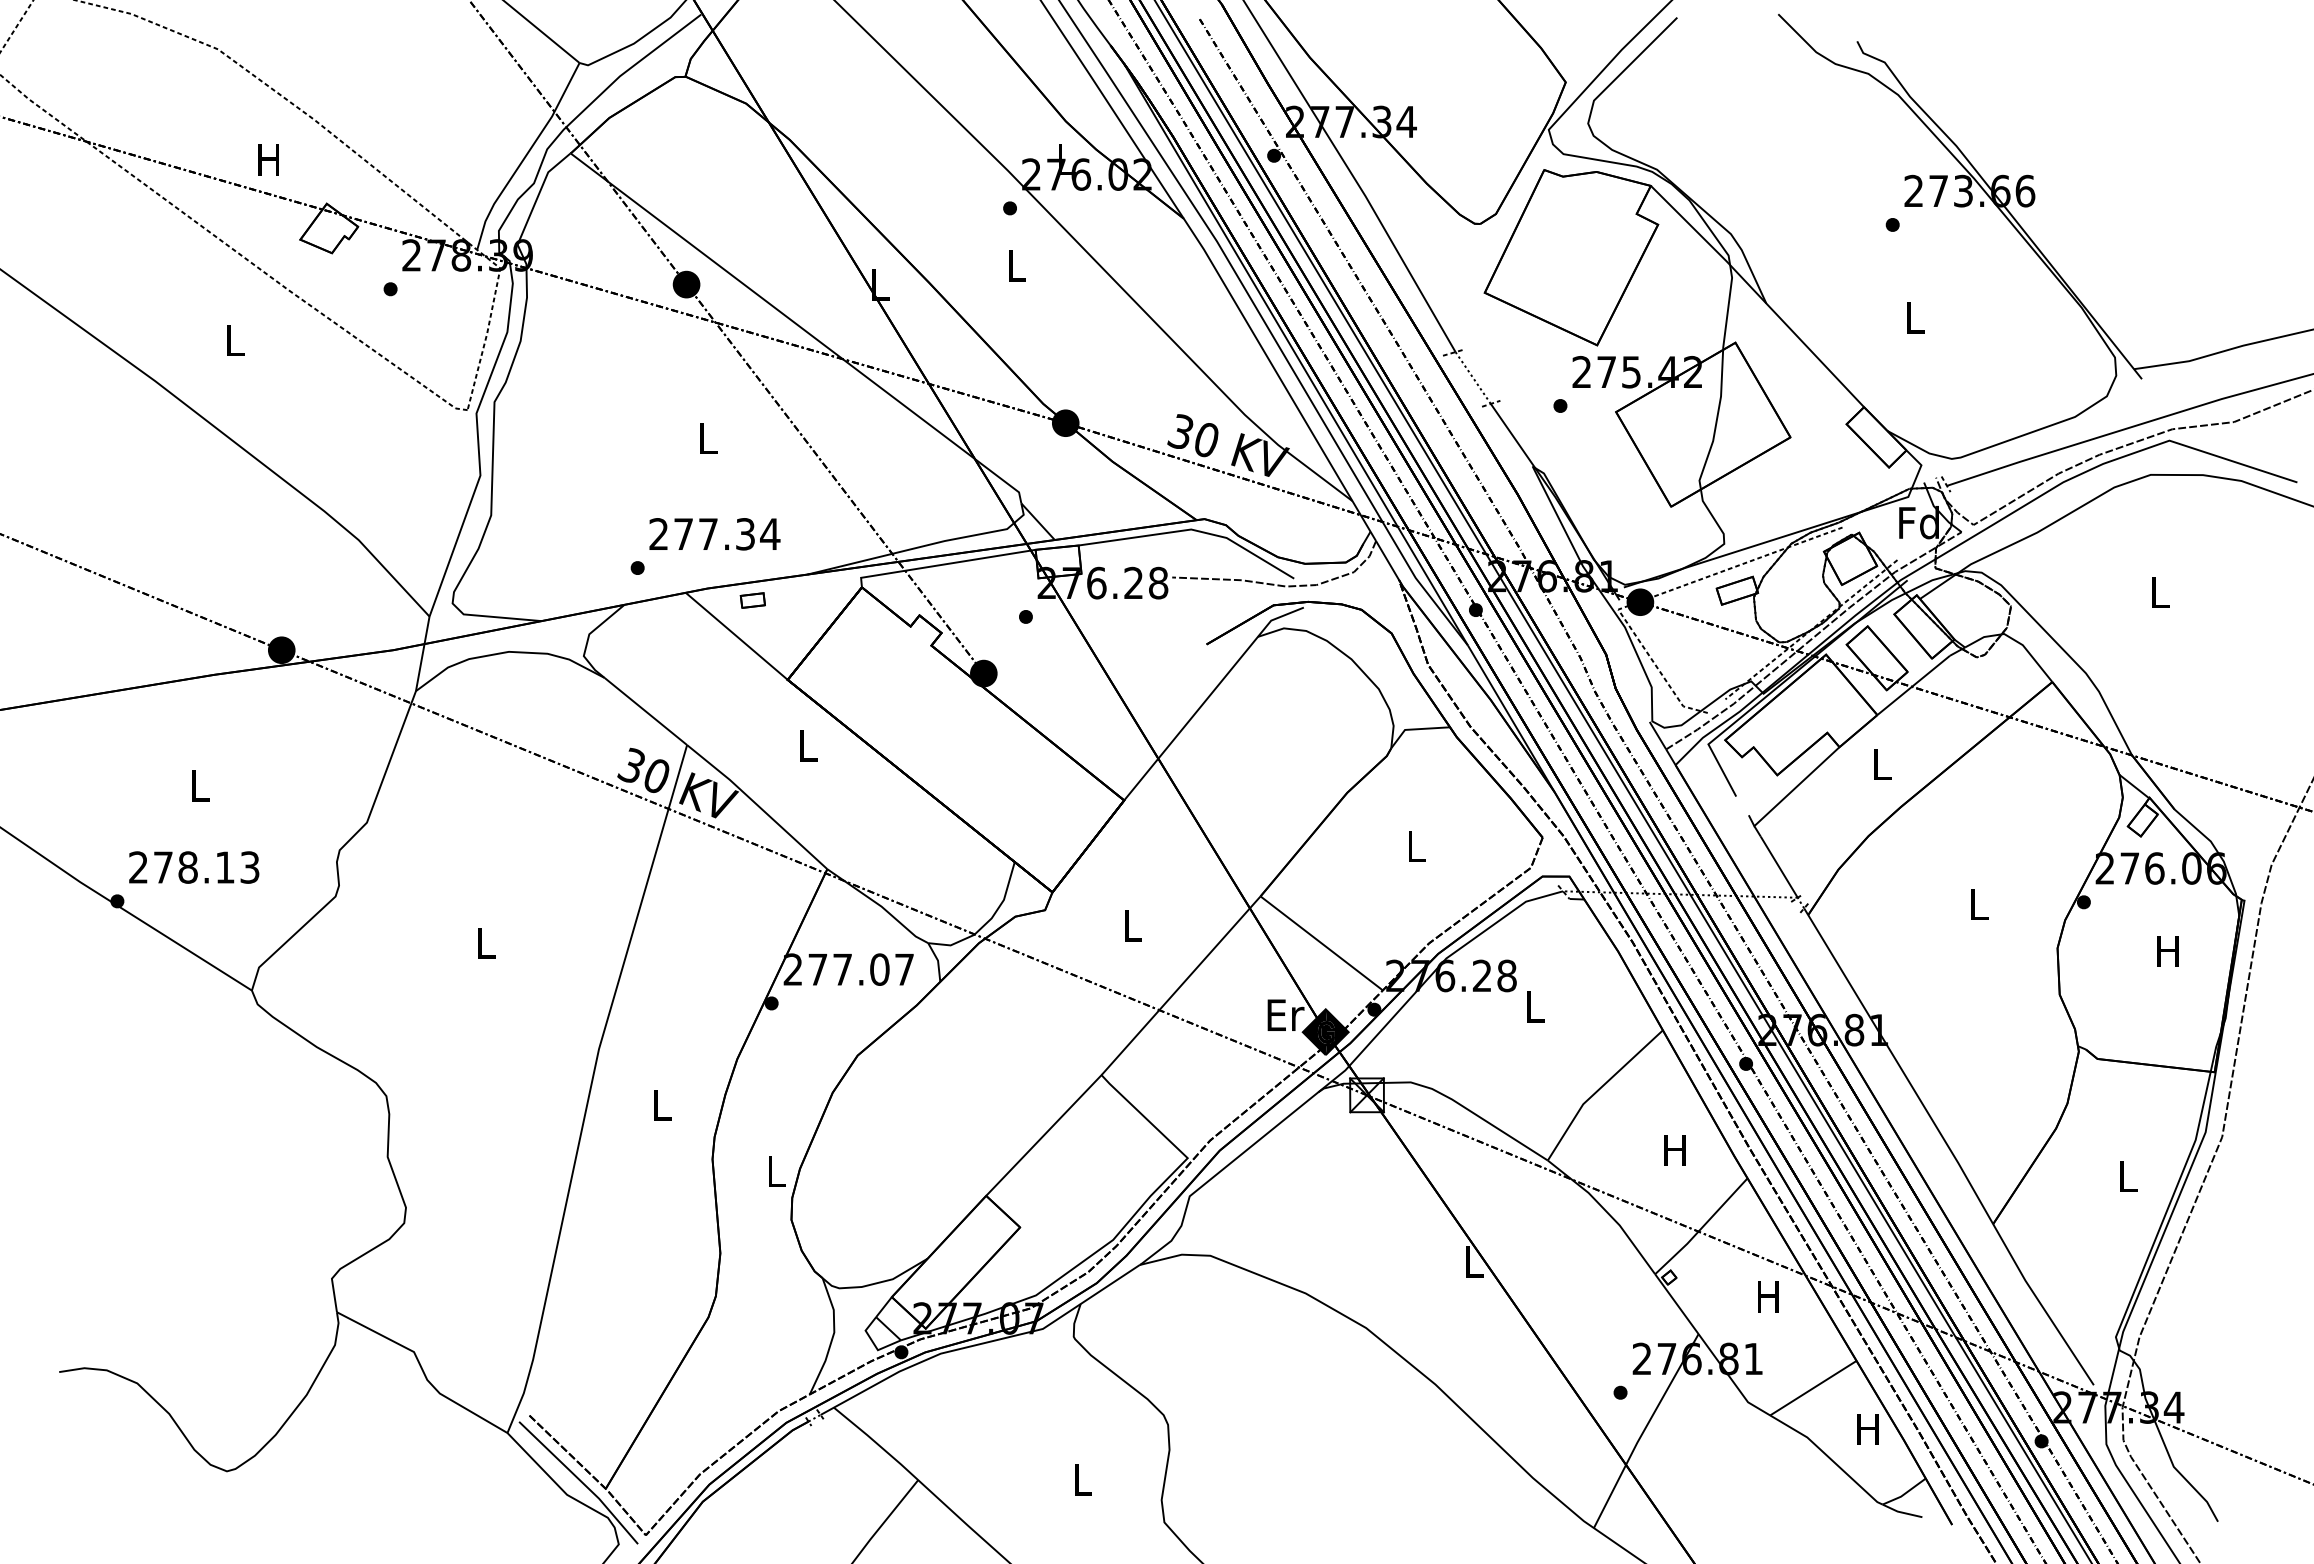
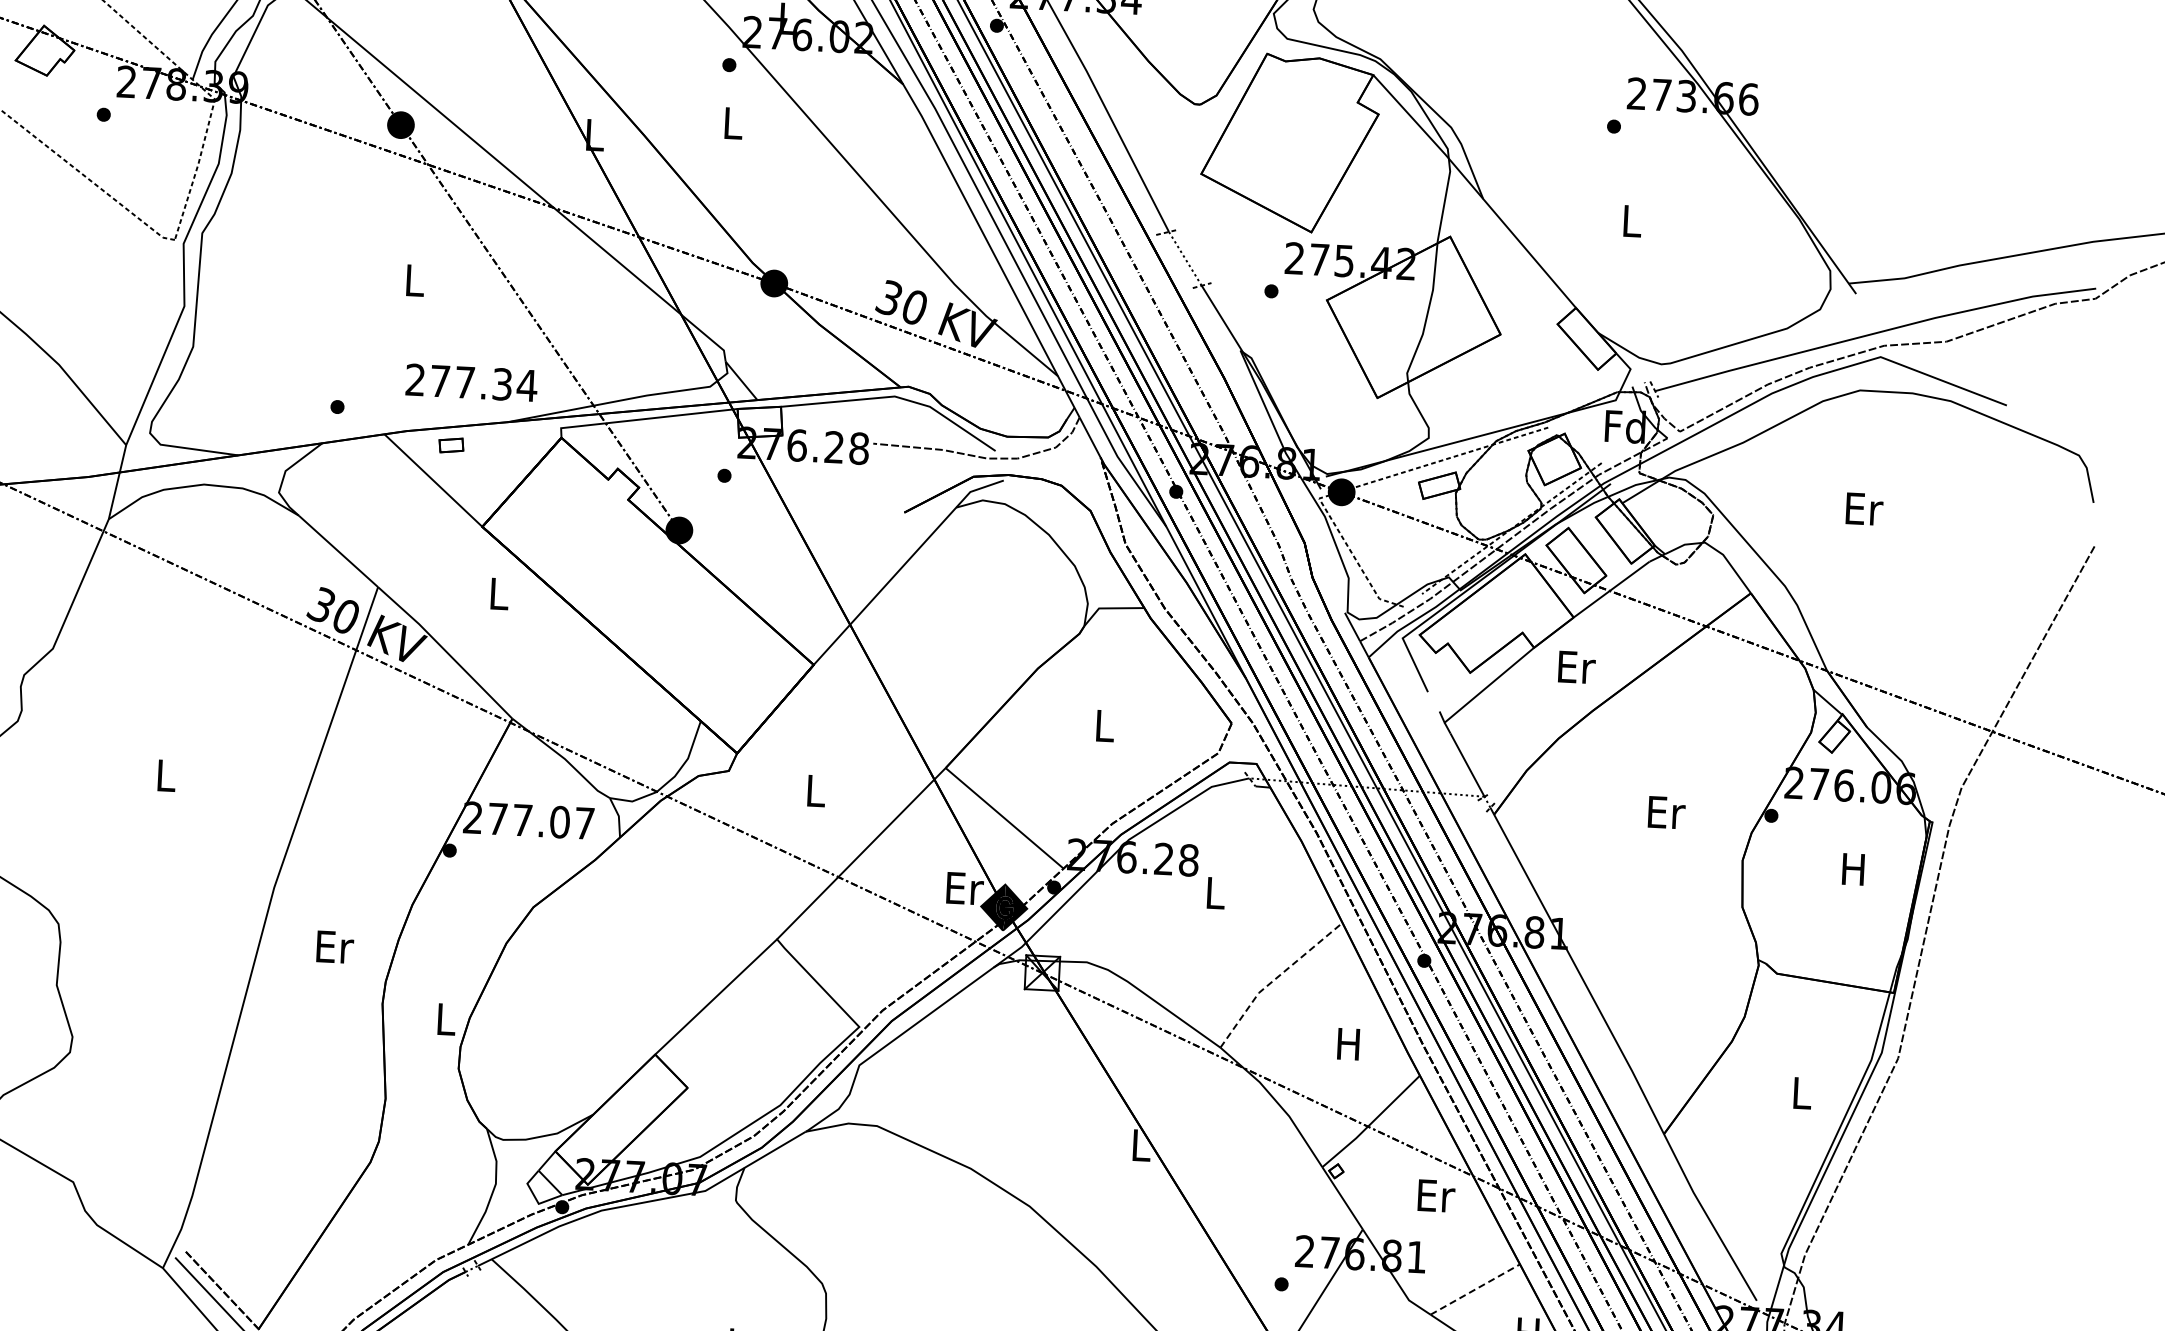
text: (714, 534) -> (471, 383), moved
text: (2160, 592) -> (1863, 508), L -> Er
text: (1882, 764) -> (1576, 667), L -> Er
text: (1979, 904) -> (1666, 812), L -> Er
line: (1598, 1090) -> (1274, 979), solid -> dashed
text: (662, 1104) -> (335, 946), L -> Er
text: (1769, 1296) -> (1435, 1195), H -> Er
line: (1813, 1387) -> (1475, 1288), solid -> dashed

